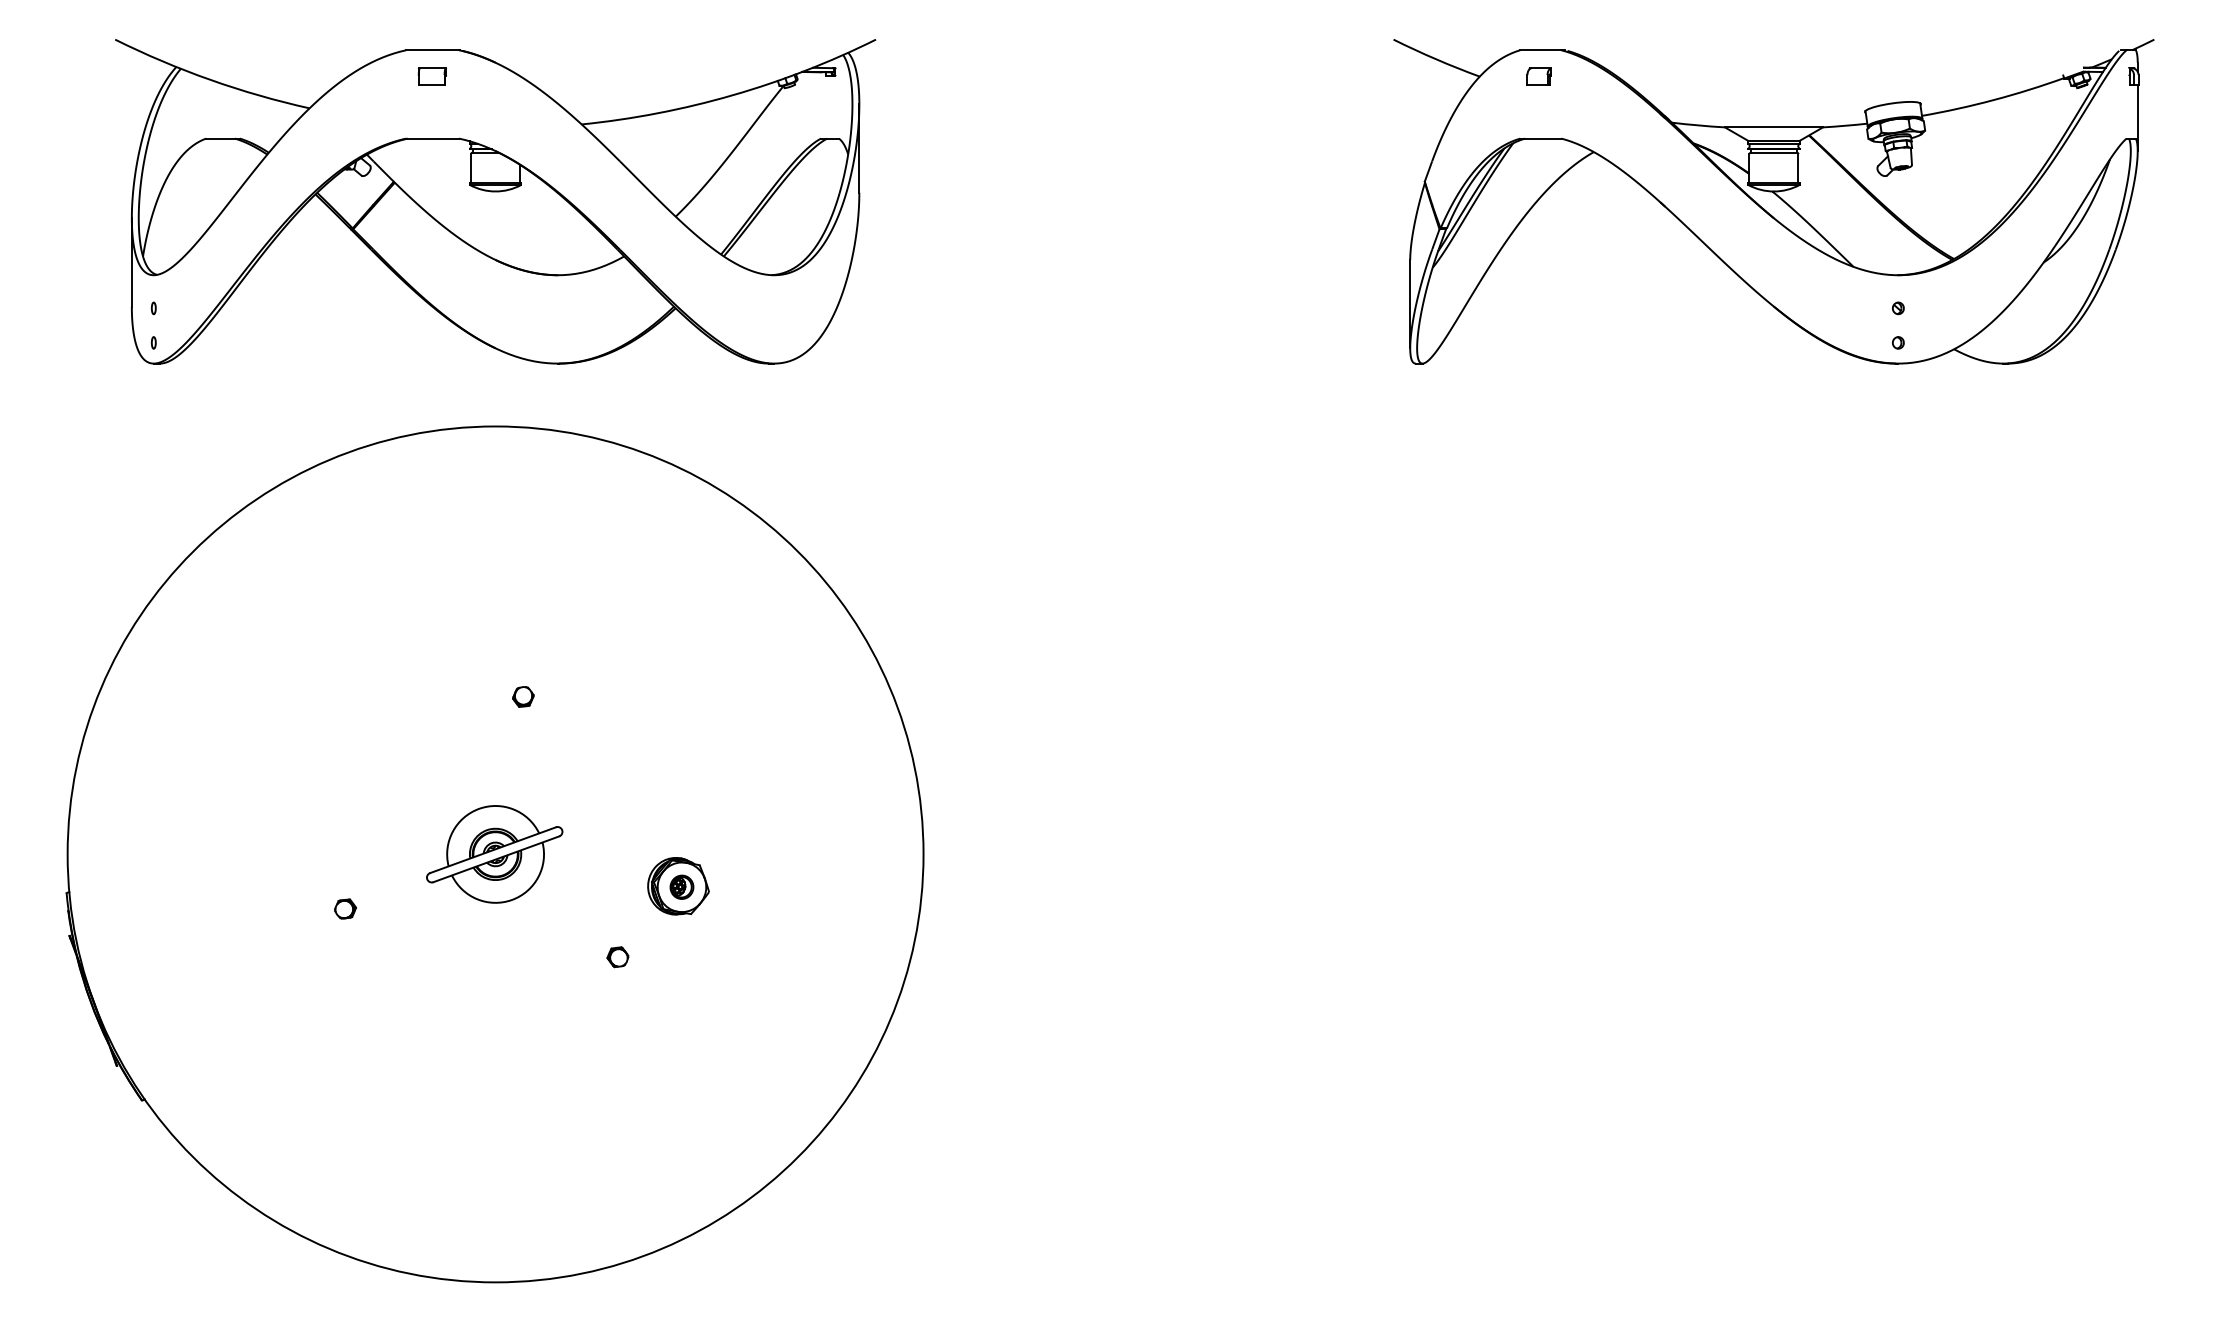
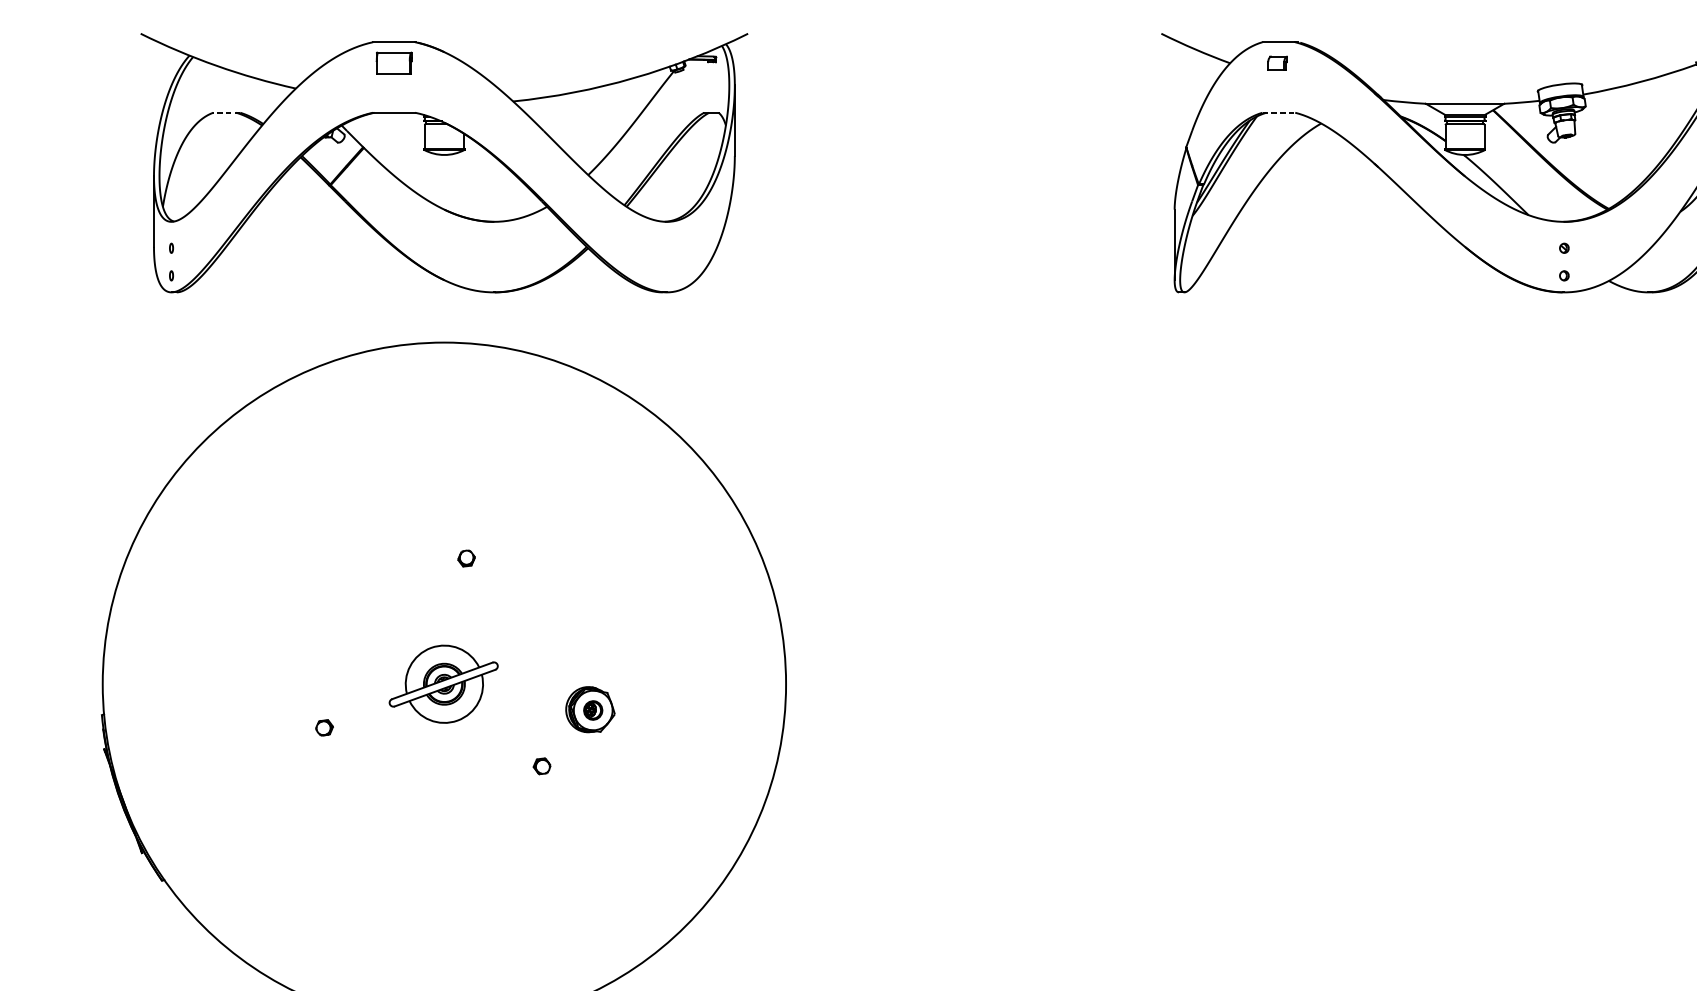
part: (431, 76) -> (393, 63), size x1.6
line: (222, 138) -> (226, 112), solid -> dashed
line: (1541, 138) -> (1279, 112), solid -> dashed

